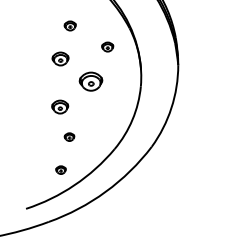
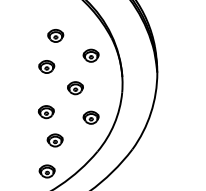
part: (70, 25) -> (56, 35), size x1.43
part: (107, 46) -> (90, 55), size x1.43
part: (91, 81) -> (75, 88), size x0.71
part: (107, 112) -> (90, 117), added
part: (69, 136) -> (55, 139), size x1.67
part: (60, 169) -> (46, 170), size x1.67

